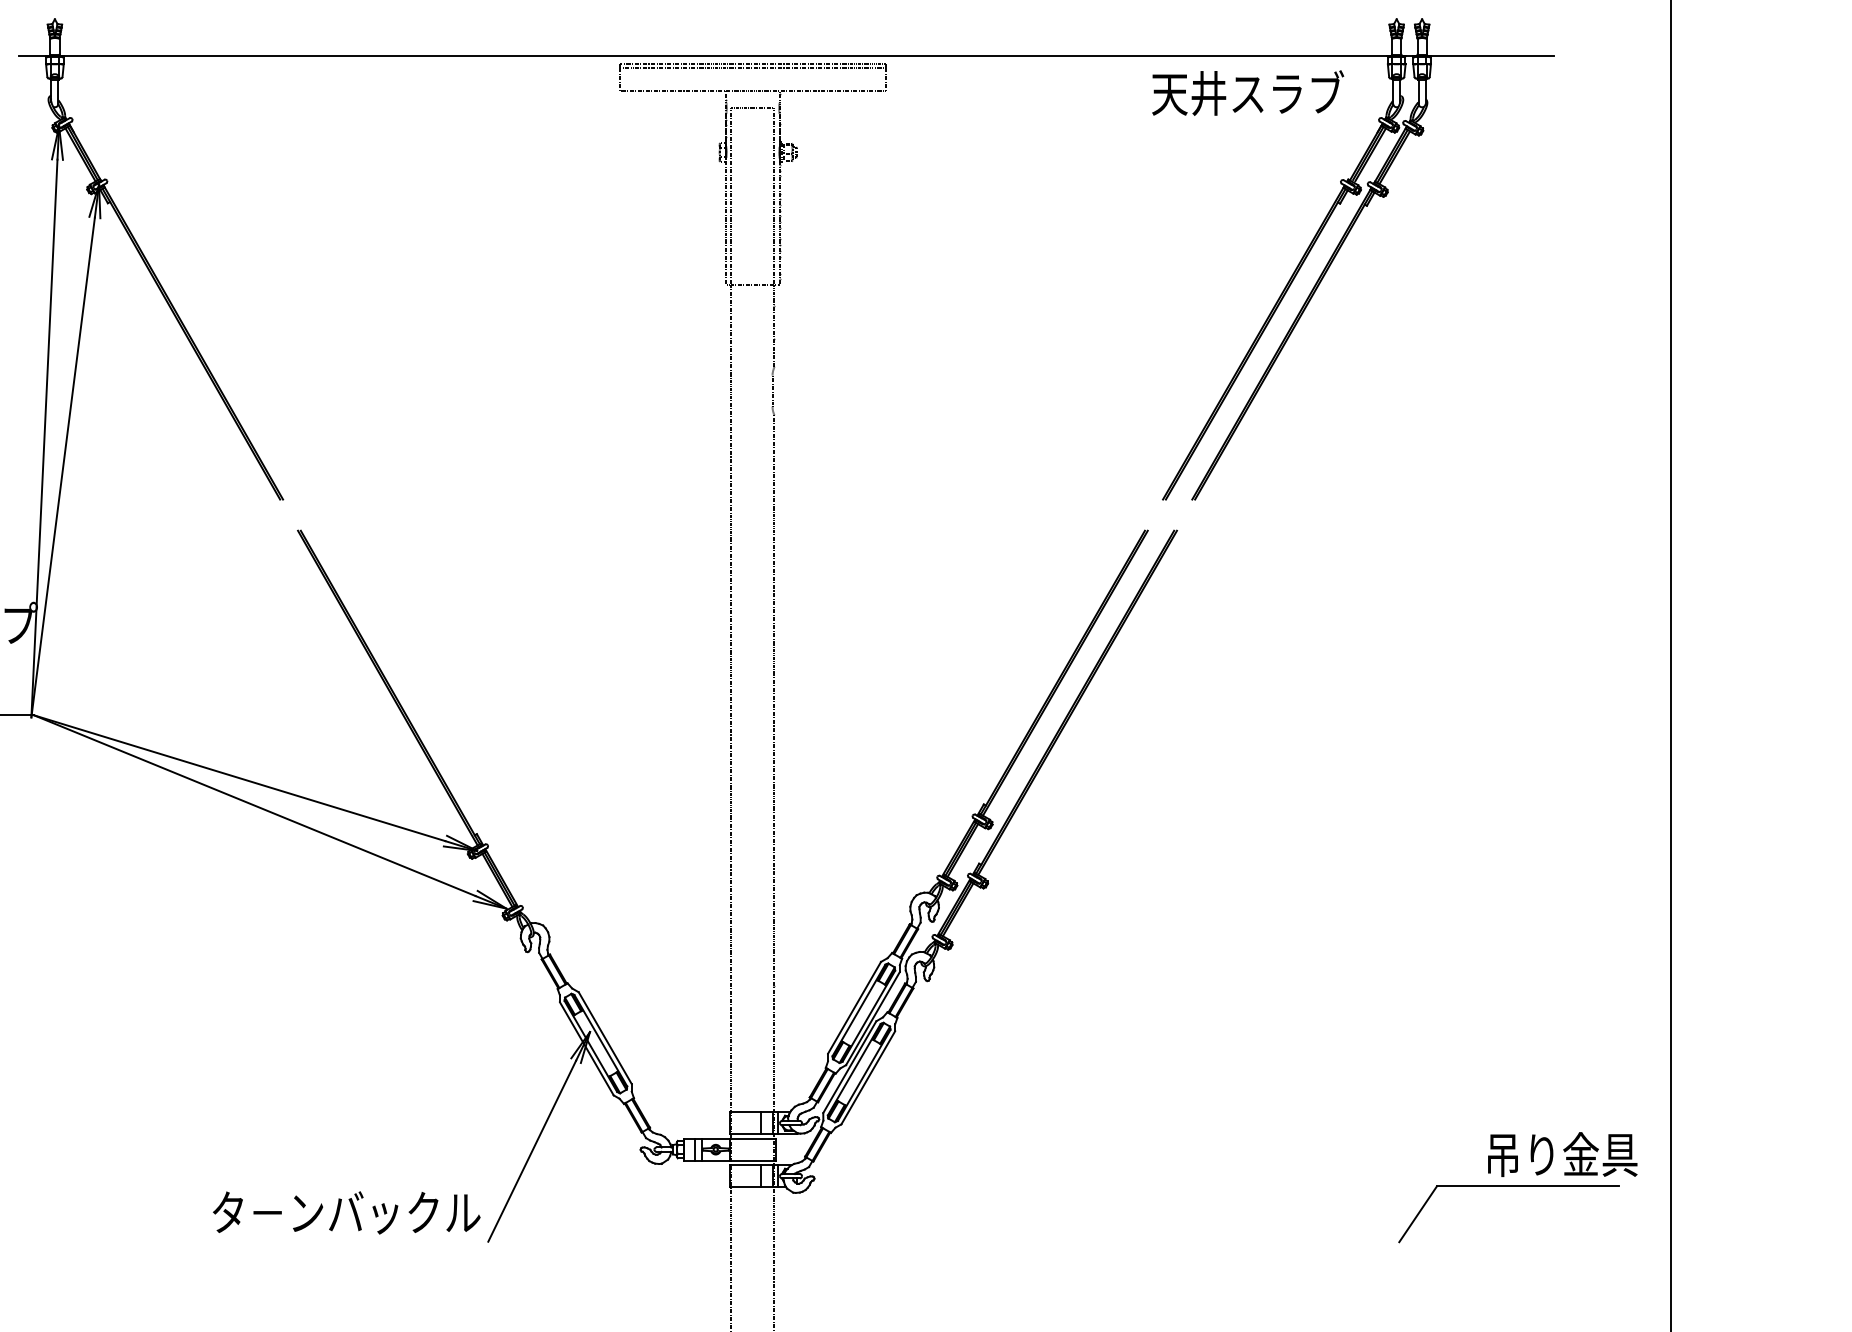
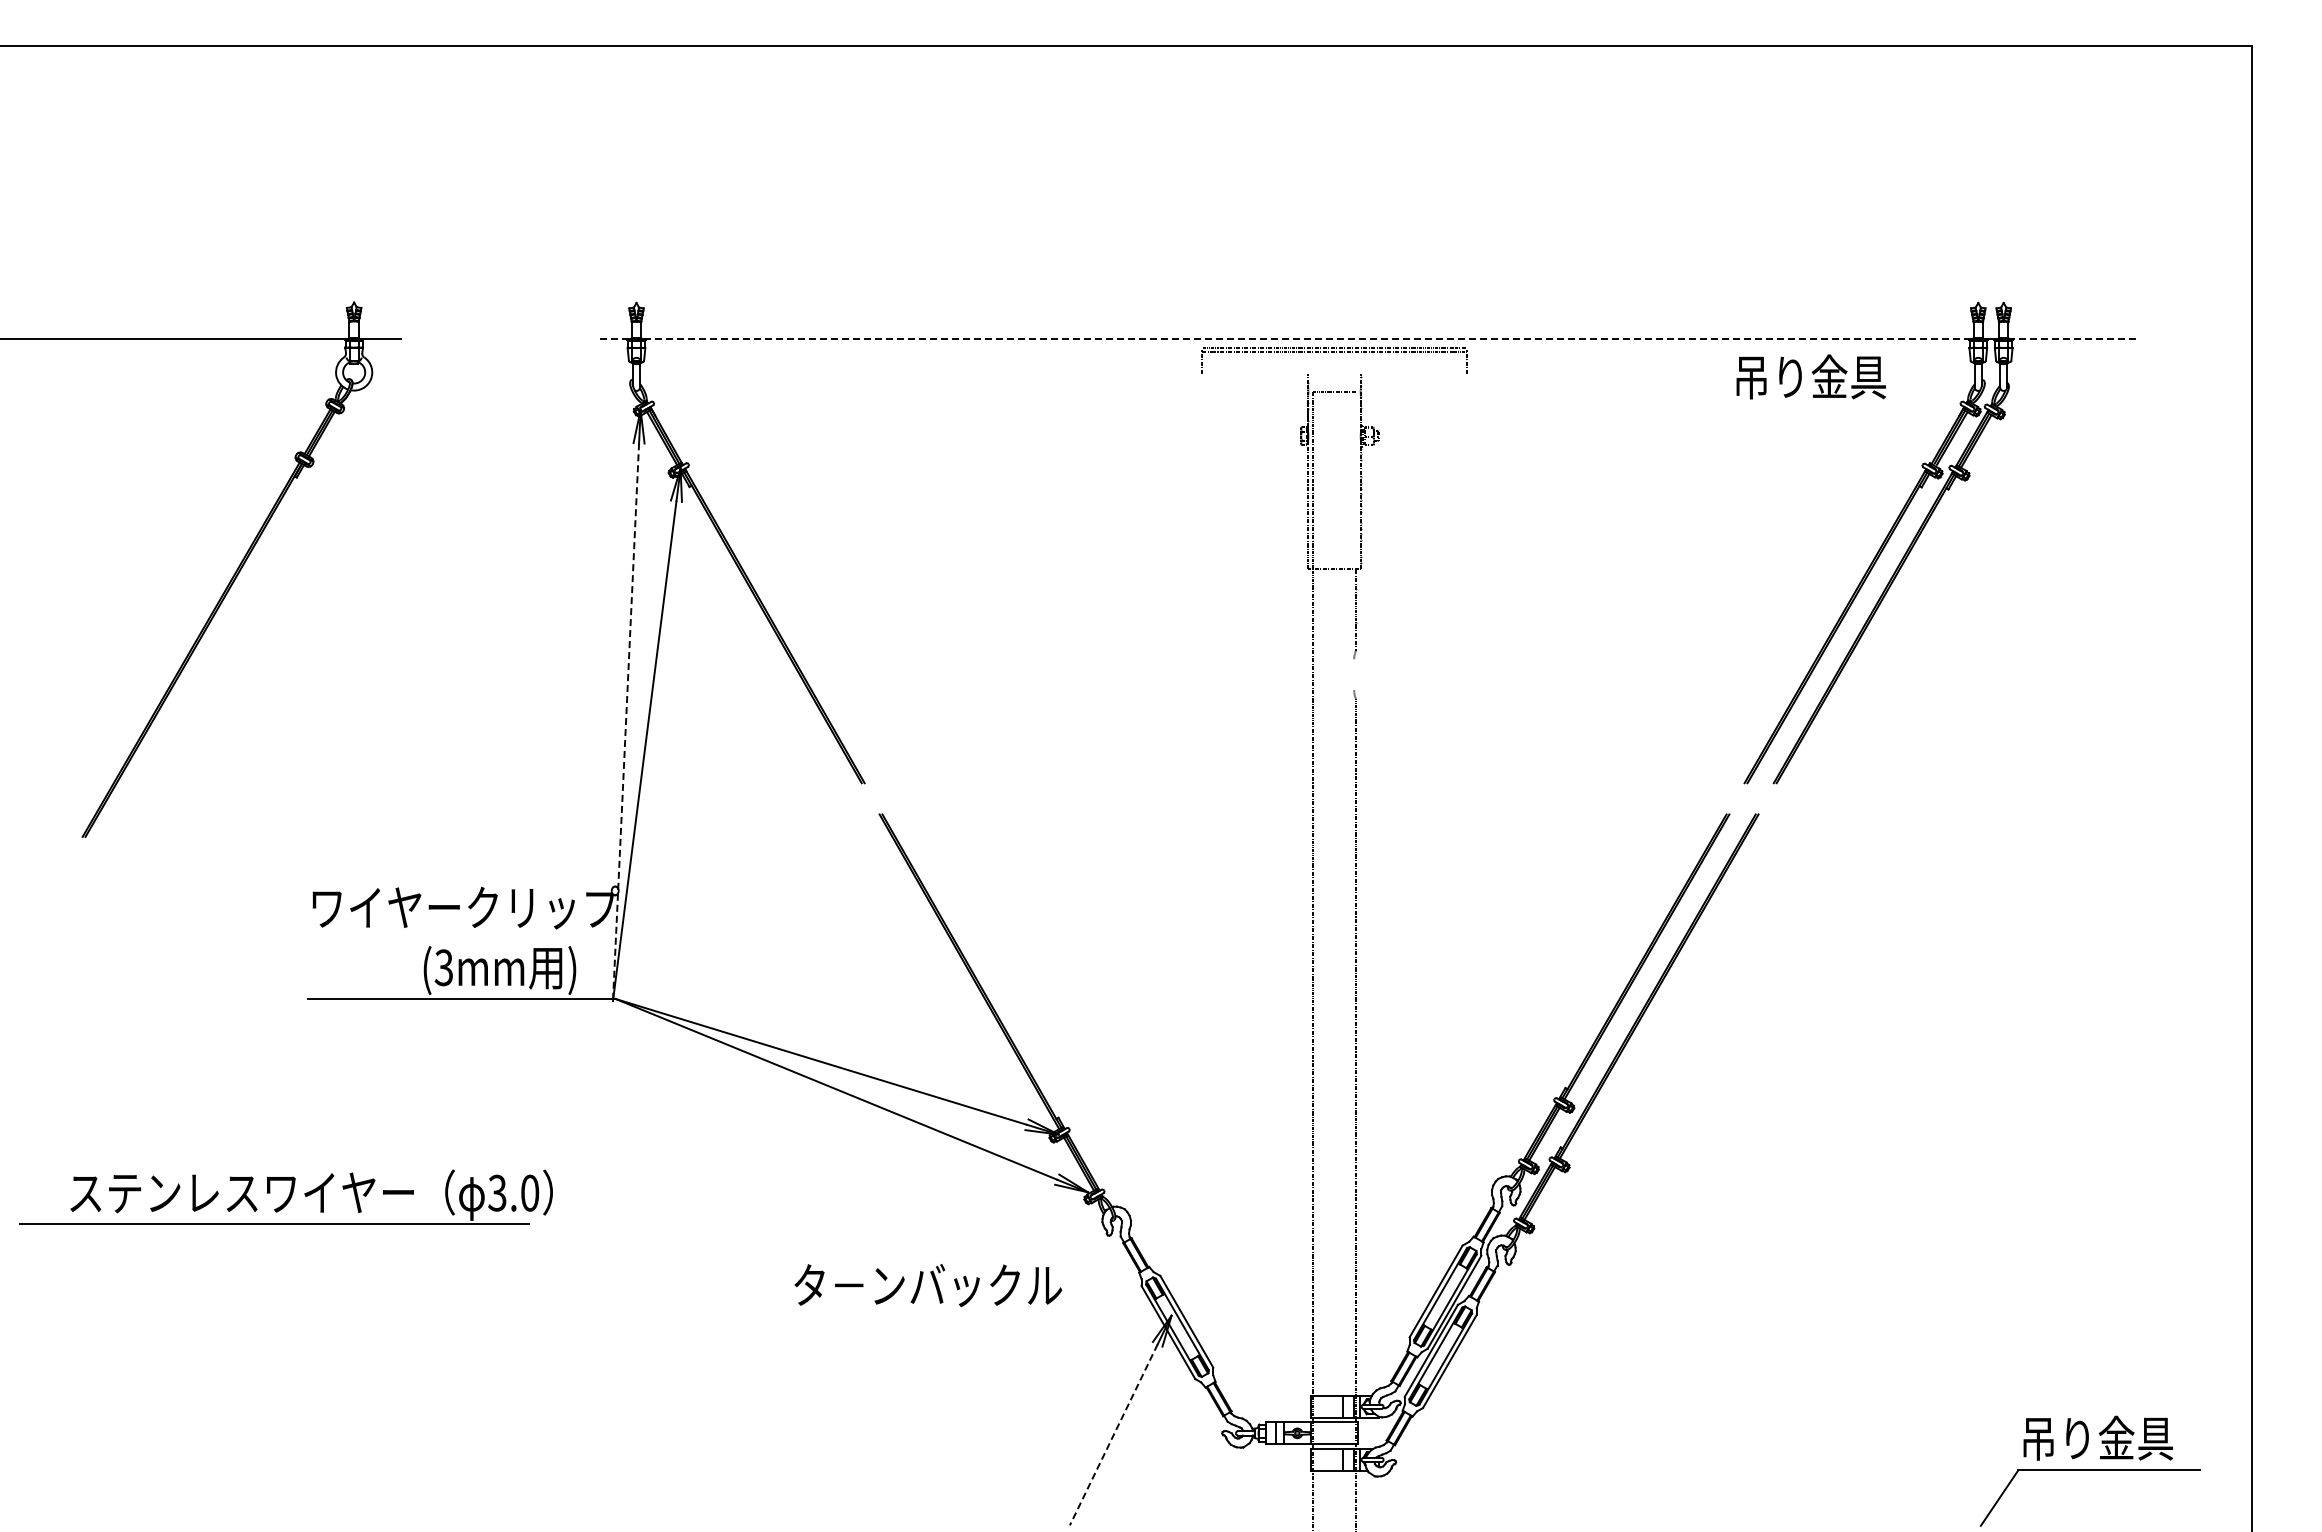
line: (786, 55) -> (1368, 339), solid -> dashed
line: (752, 90) -> (1334, 374), removed
text: (1247, 92) -> (1829, 376), 天井スラブ -> 吊り金具
line: (774, 195) -> (1356, 479), removed
line: (772, 390) -> (1354, 674), removed
line: (44, 438) -> (626, 722), solid -> dashed
line: (531, 1150) -> (1113, 1434), solid -> dashed
text: (1562, 1153) -> (2098, 1437), moved
text: (346, 1212) -> (928, 1285), moved

